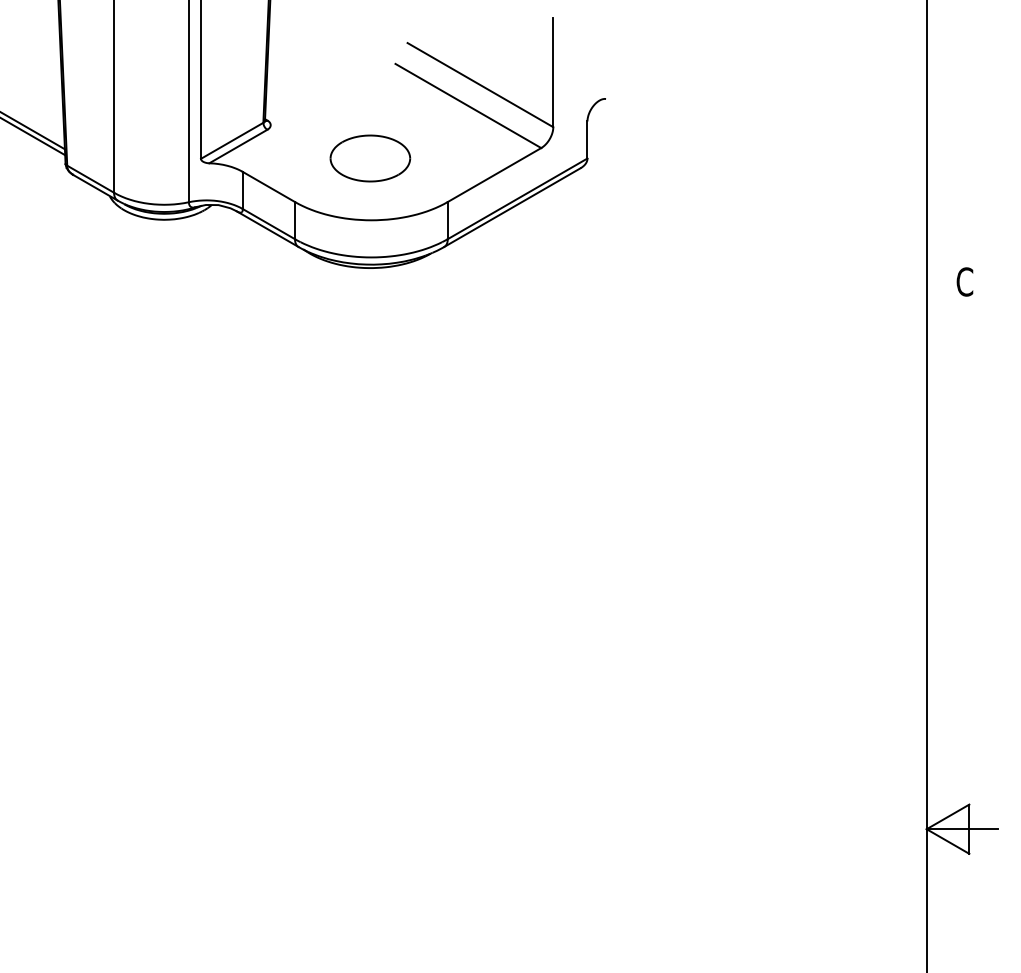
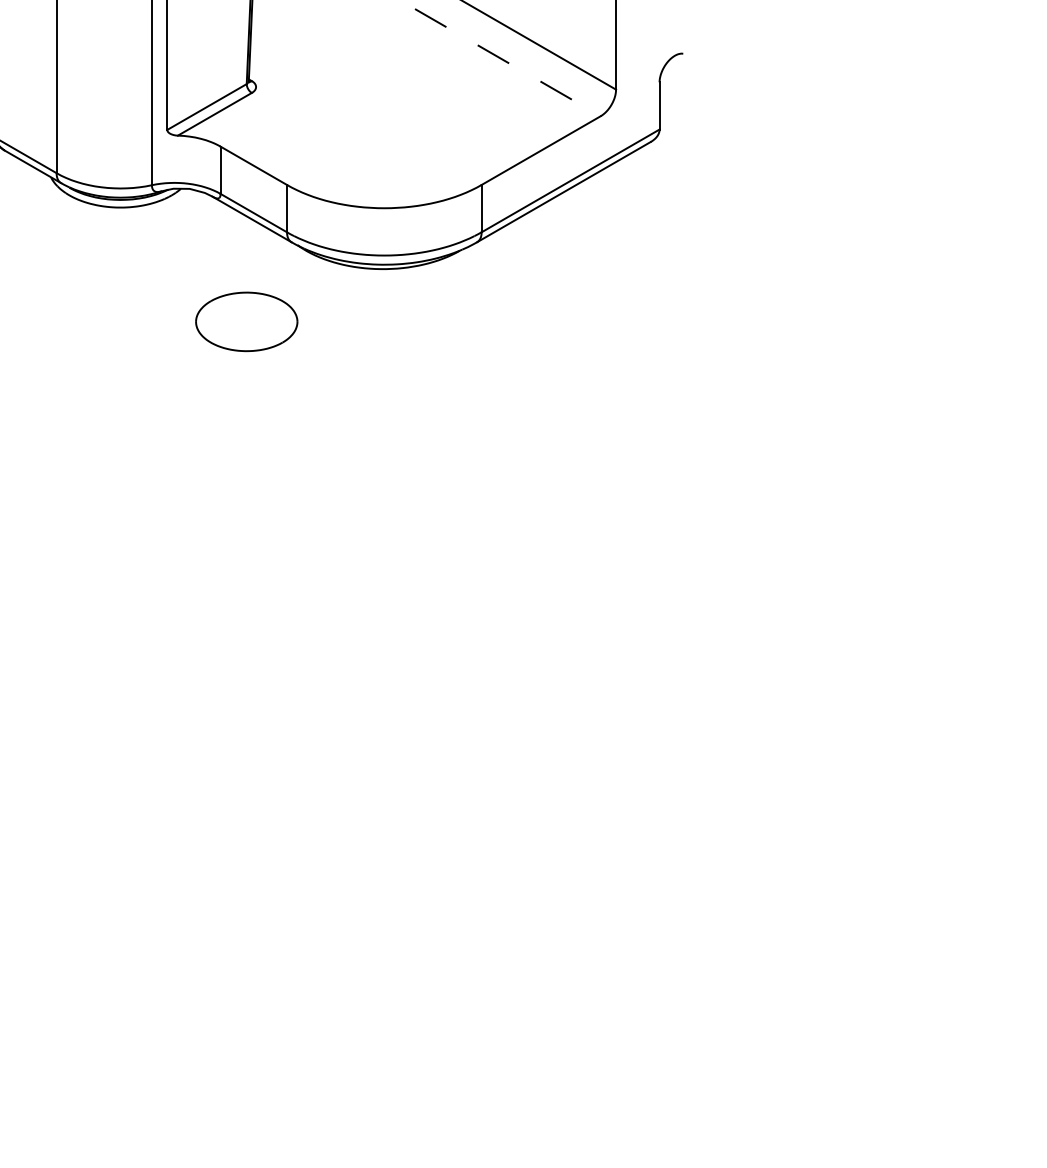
line: (468, 106) -> (508, 63), solid -> dashed
part: (370, 158) -> (246, 321), moved

